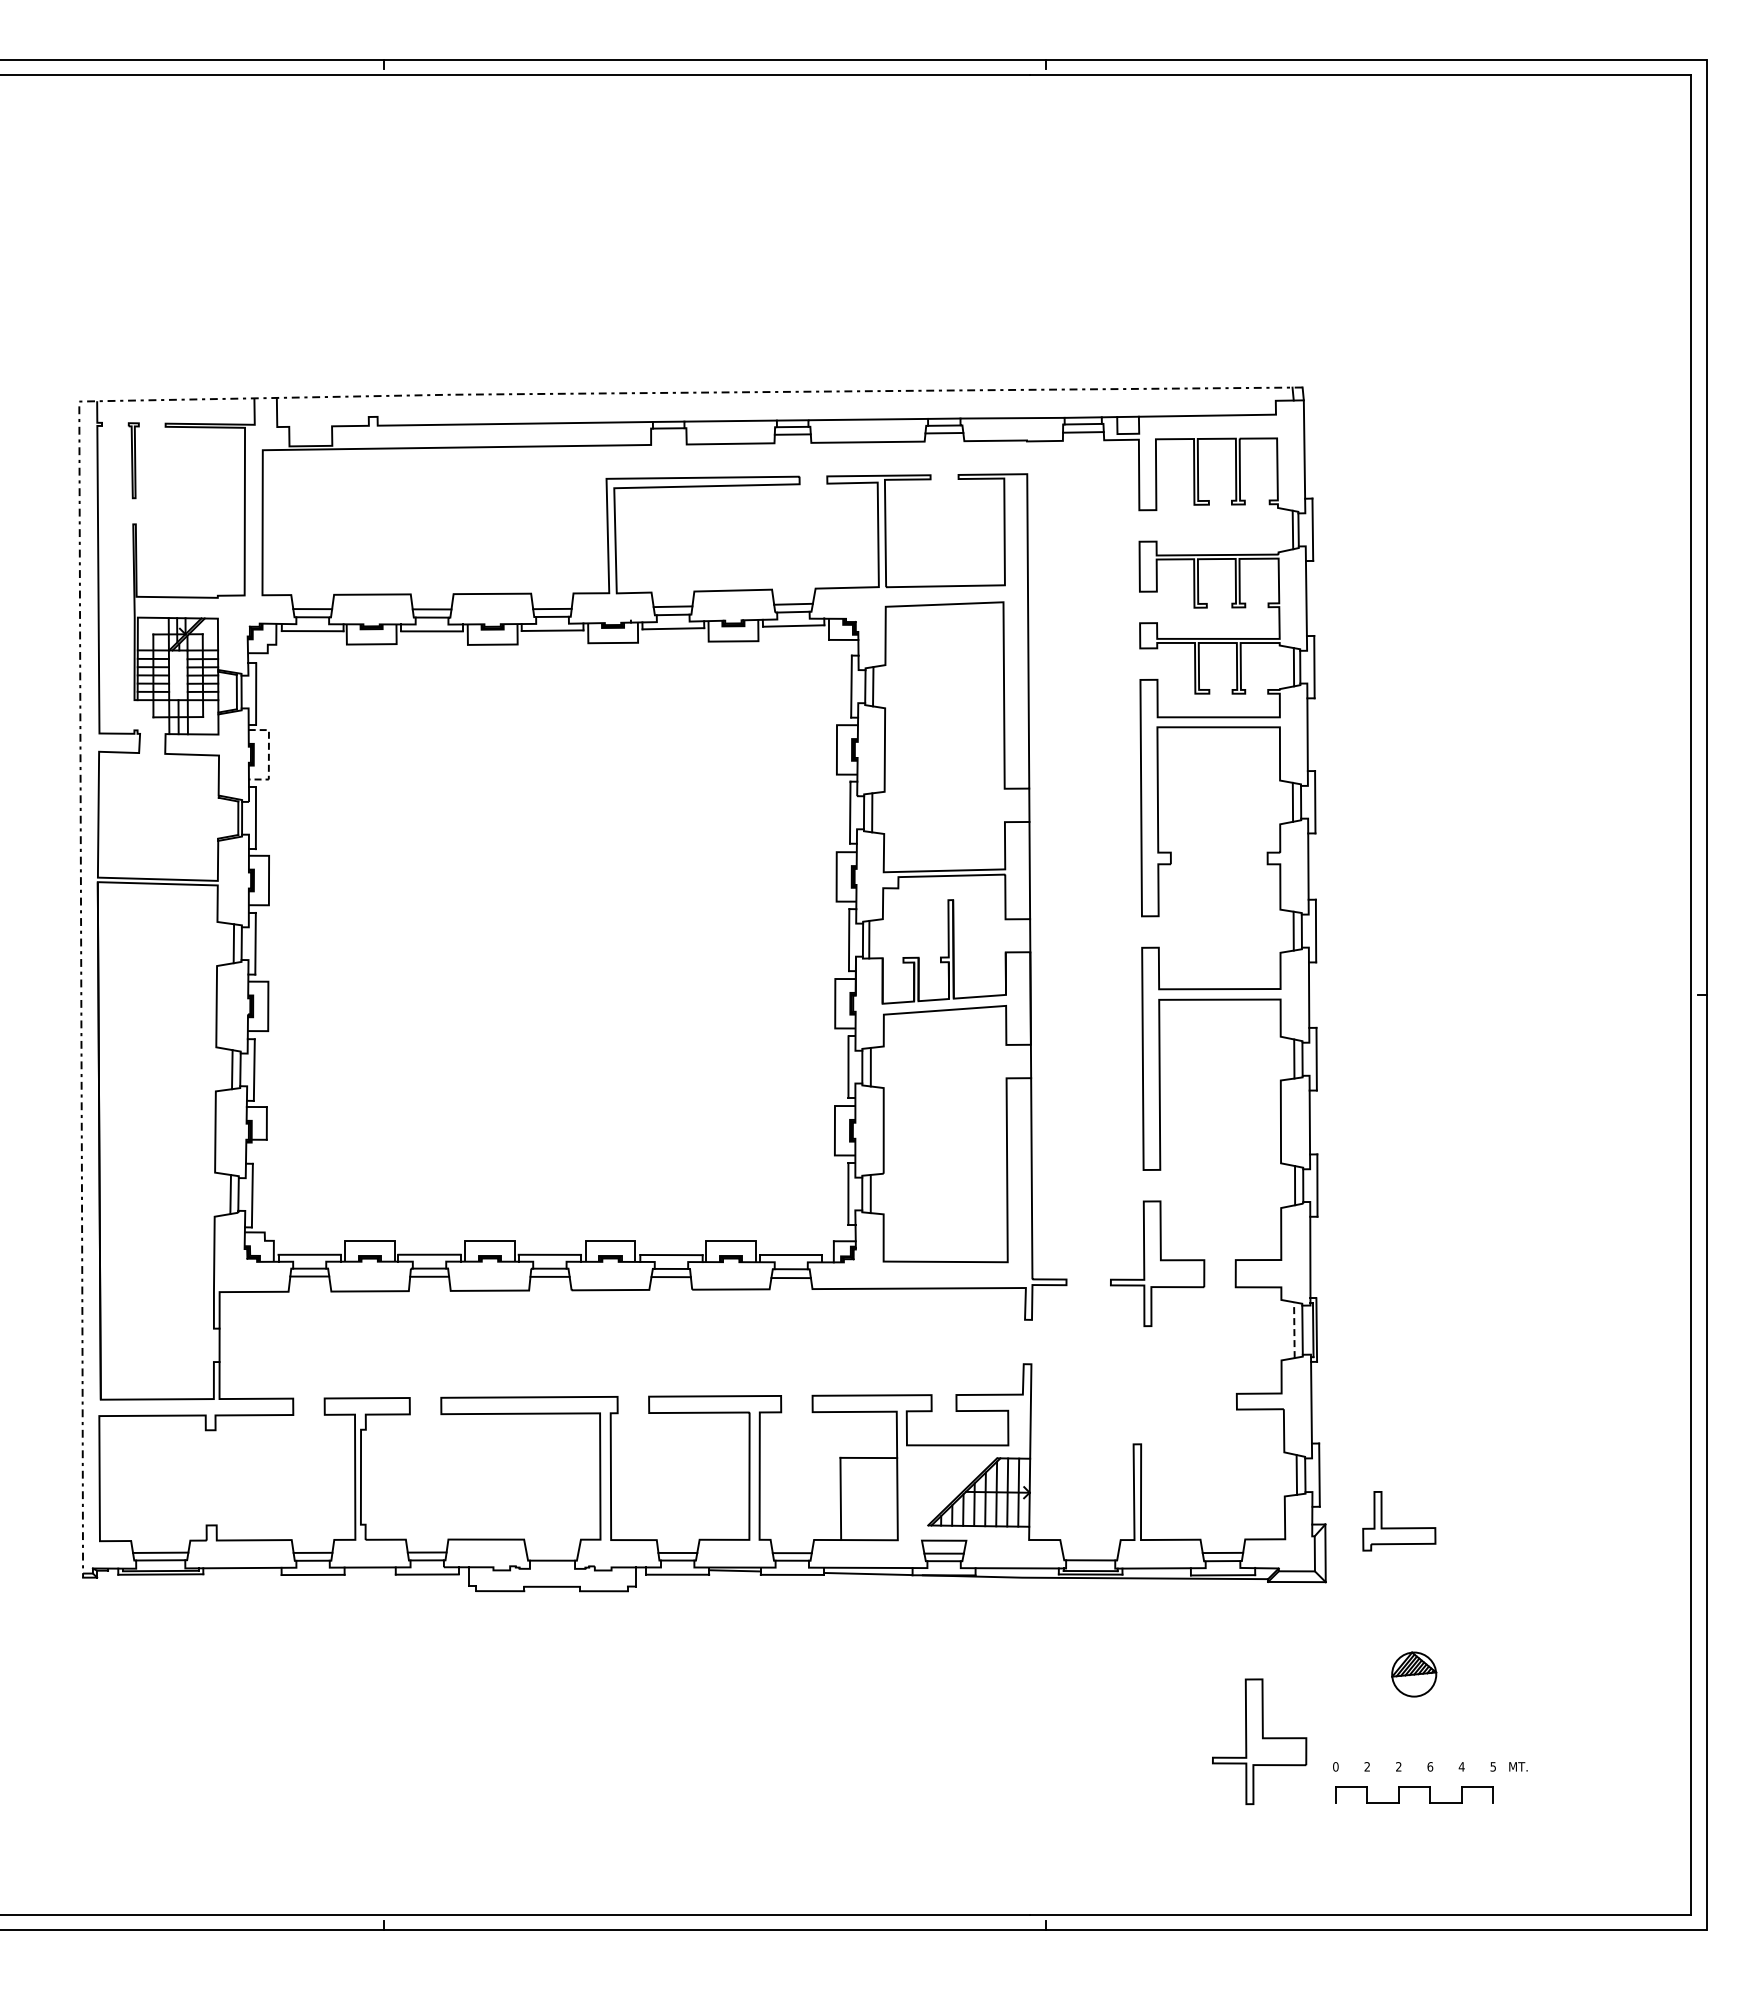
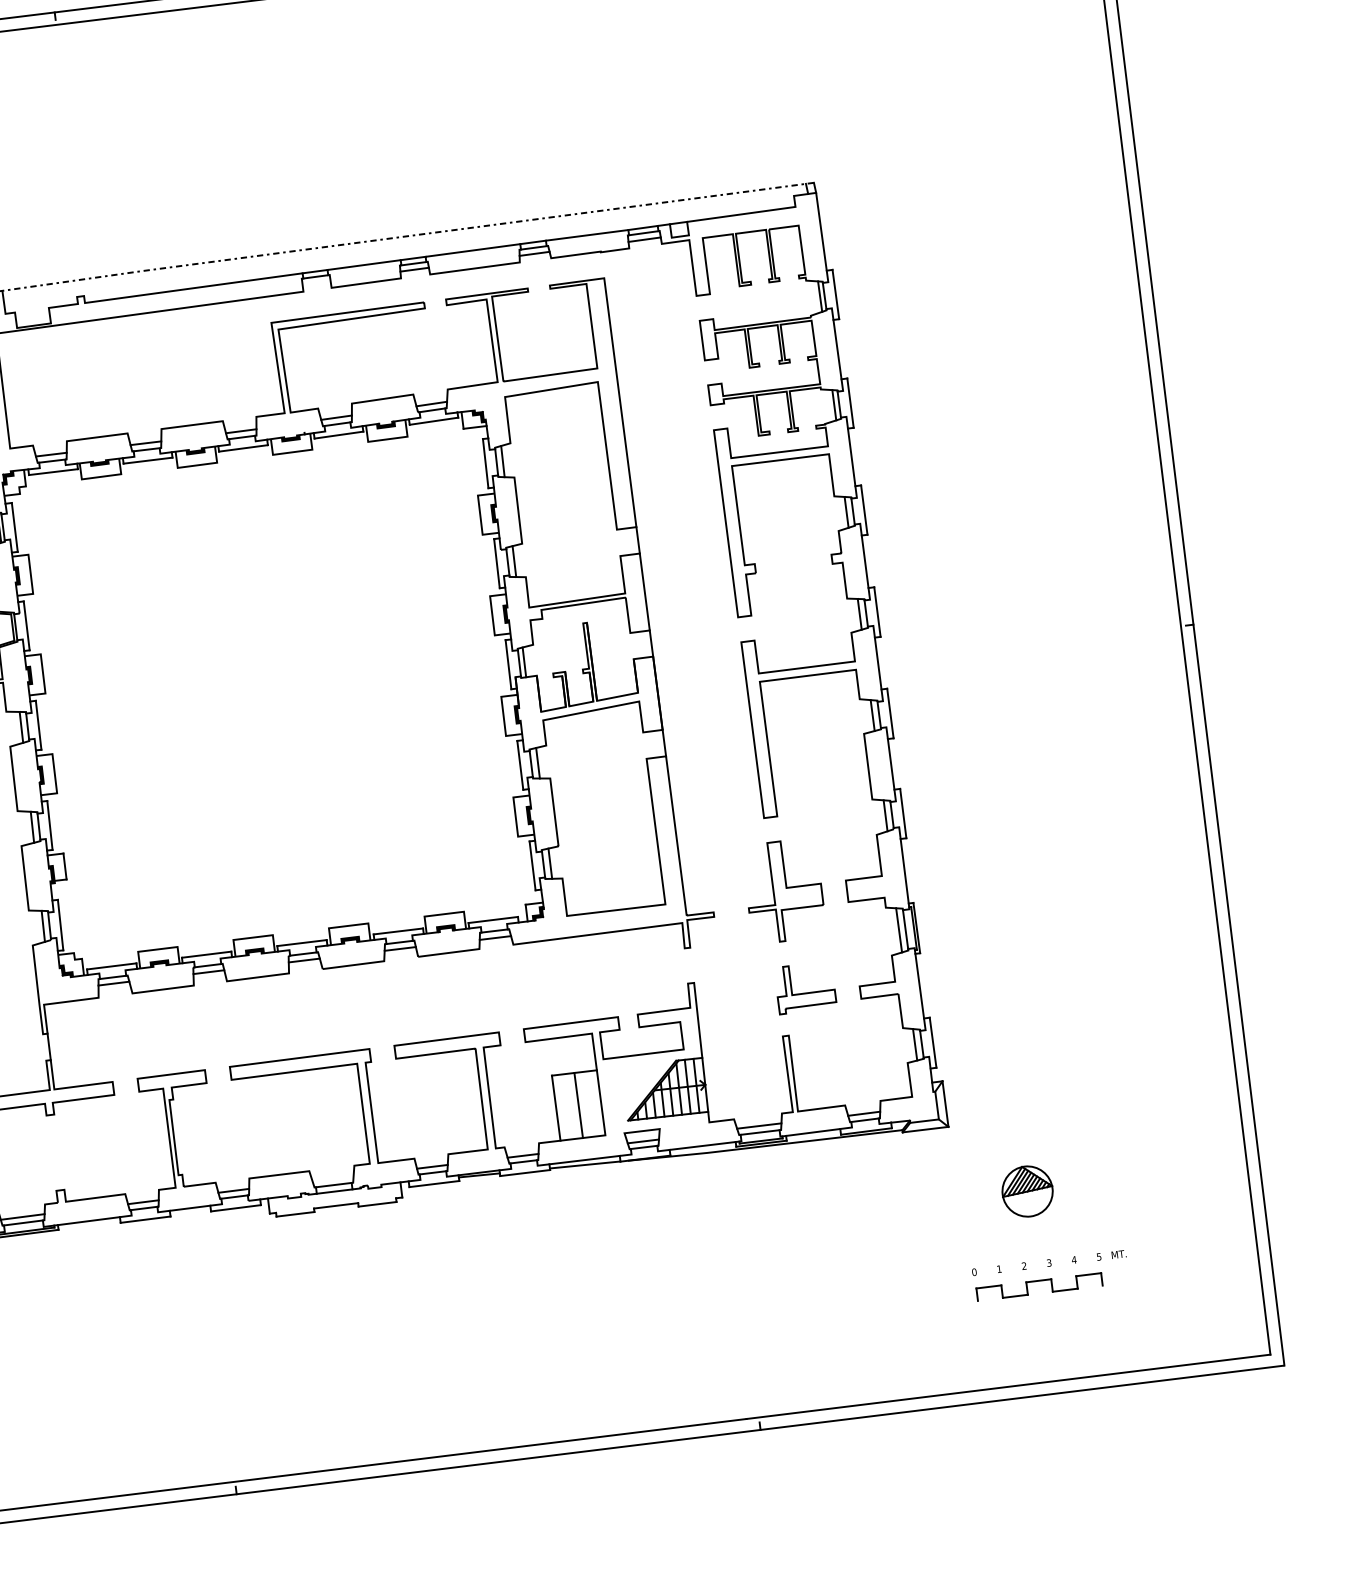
line: (268, 754) -> (30, 574), dashed -> solid
line: (1294, 1330) -> (899, 930), dashed -> solid
line: (868, 1498) -> (578, 1105), added
part: (1399, 1521) -> (805, 987), moved
line: (1090, 1552) -> (759, 1126), added
line: (552, 1568) -> (334, 1191), added
part: (1413, 1674) -> (1026, 1191), size x1.43
part: (1259, 1741) -> (911, 1259), removed
text: (1366, 1766) -> (998, 1268), 2 -> 1
text: (1430, 1766) -> (1049, 1262), 6 -> 3

